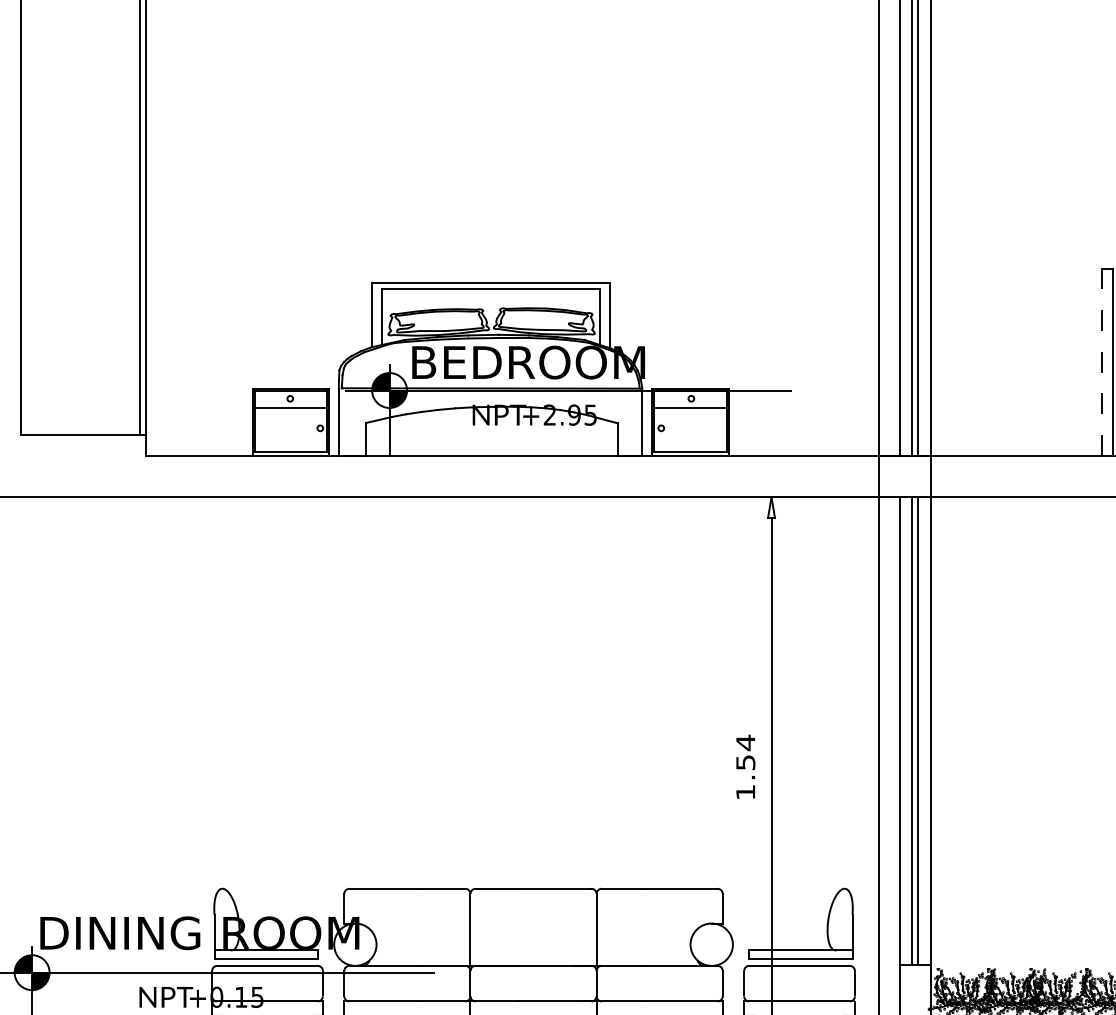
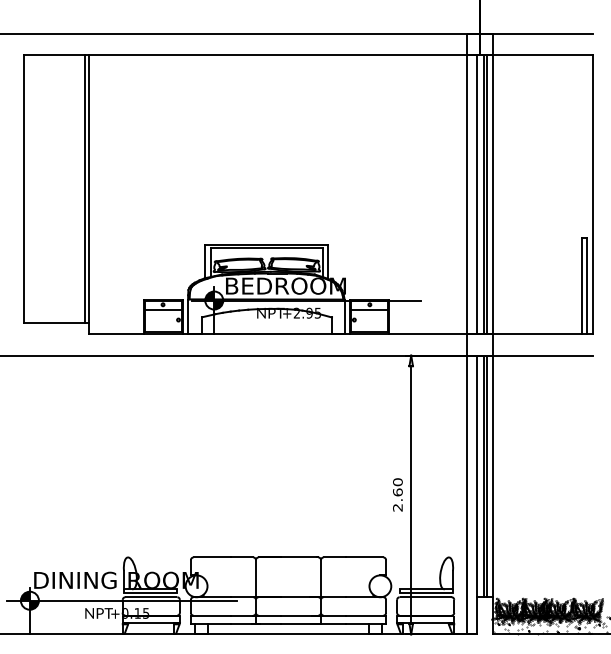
line: (1101, 363) -> (581, 286), dashed -> solid
text: (744, 766) -> (397, 494), 1.54 -> 2.60

